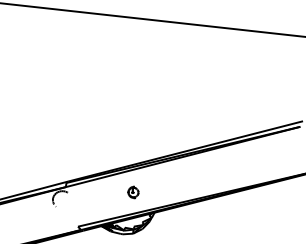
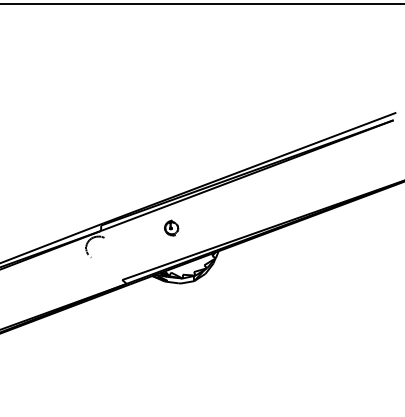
part: (133, 191) -> (171, 227), moved

